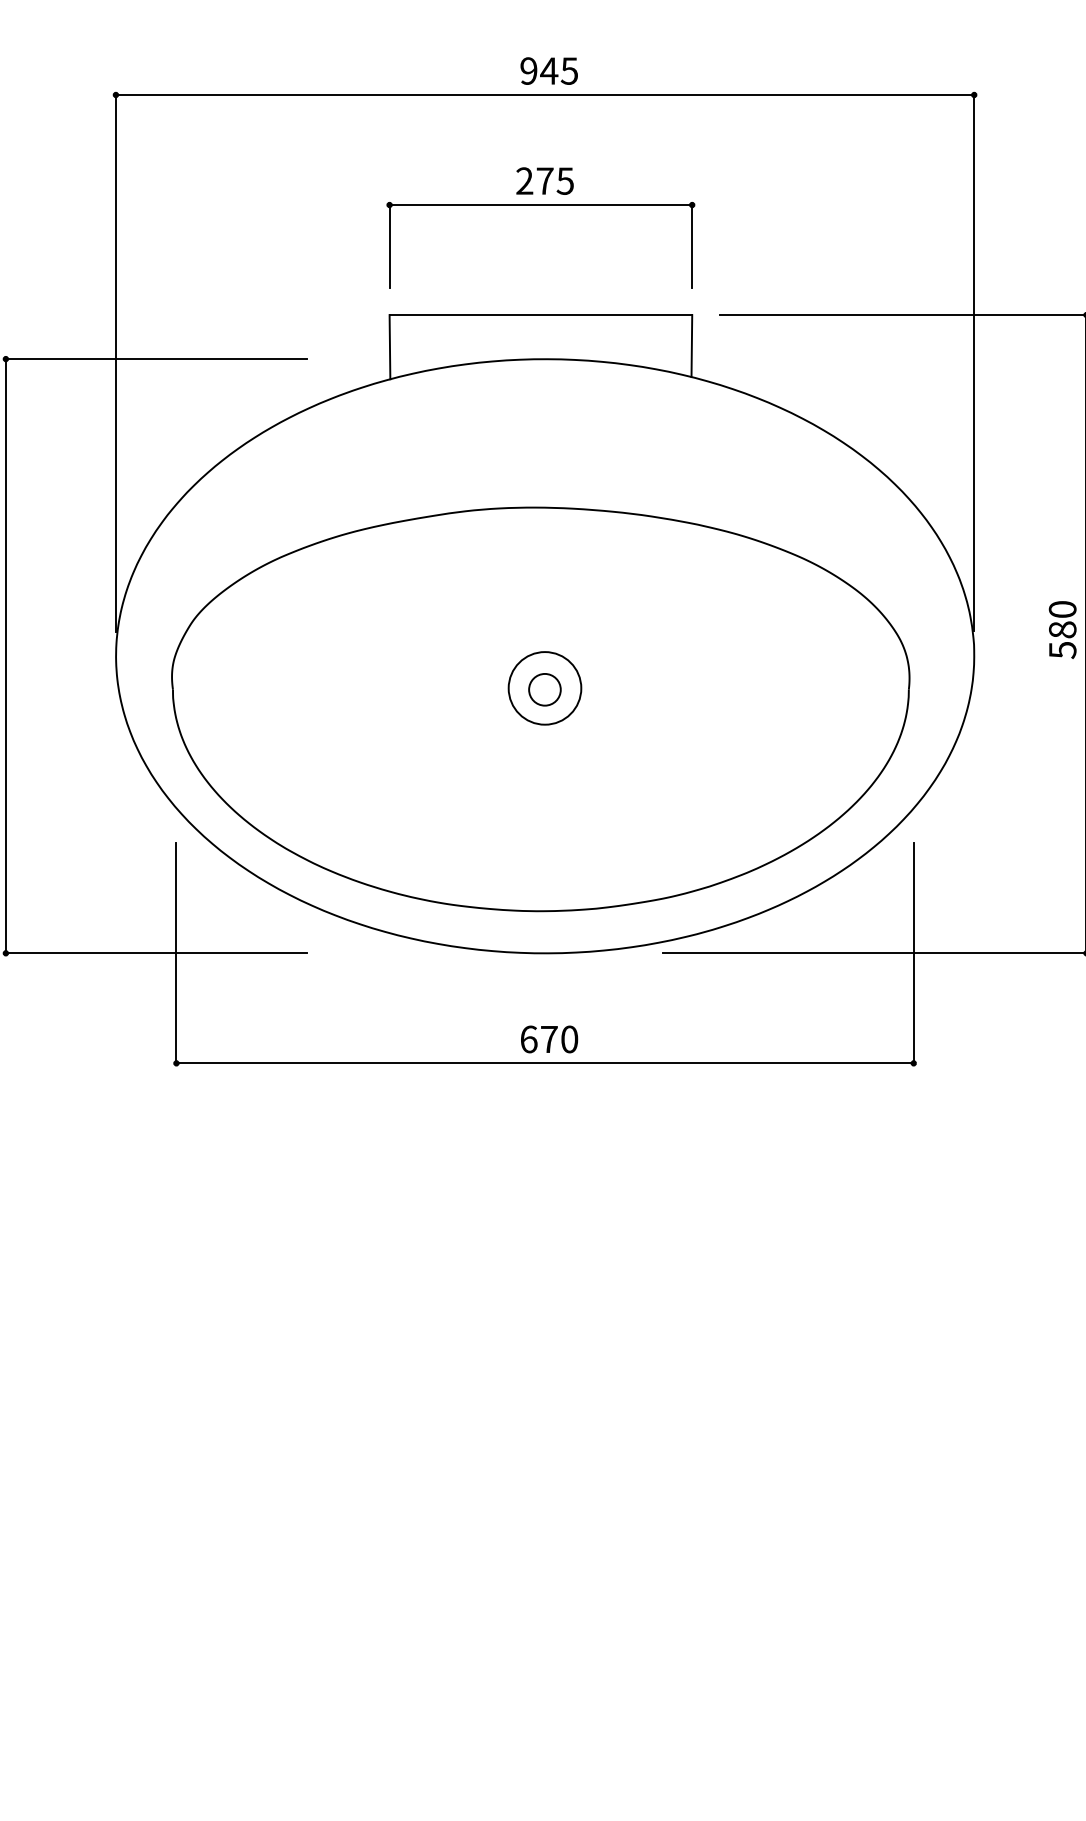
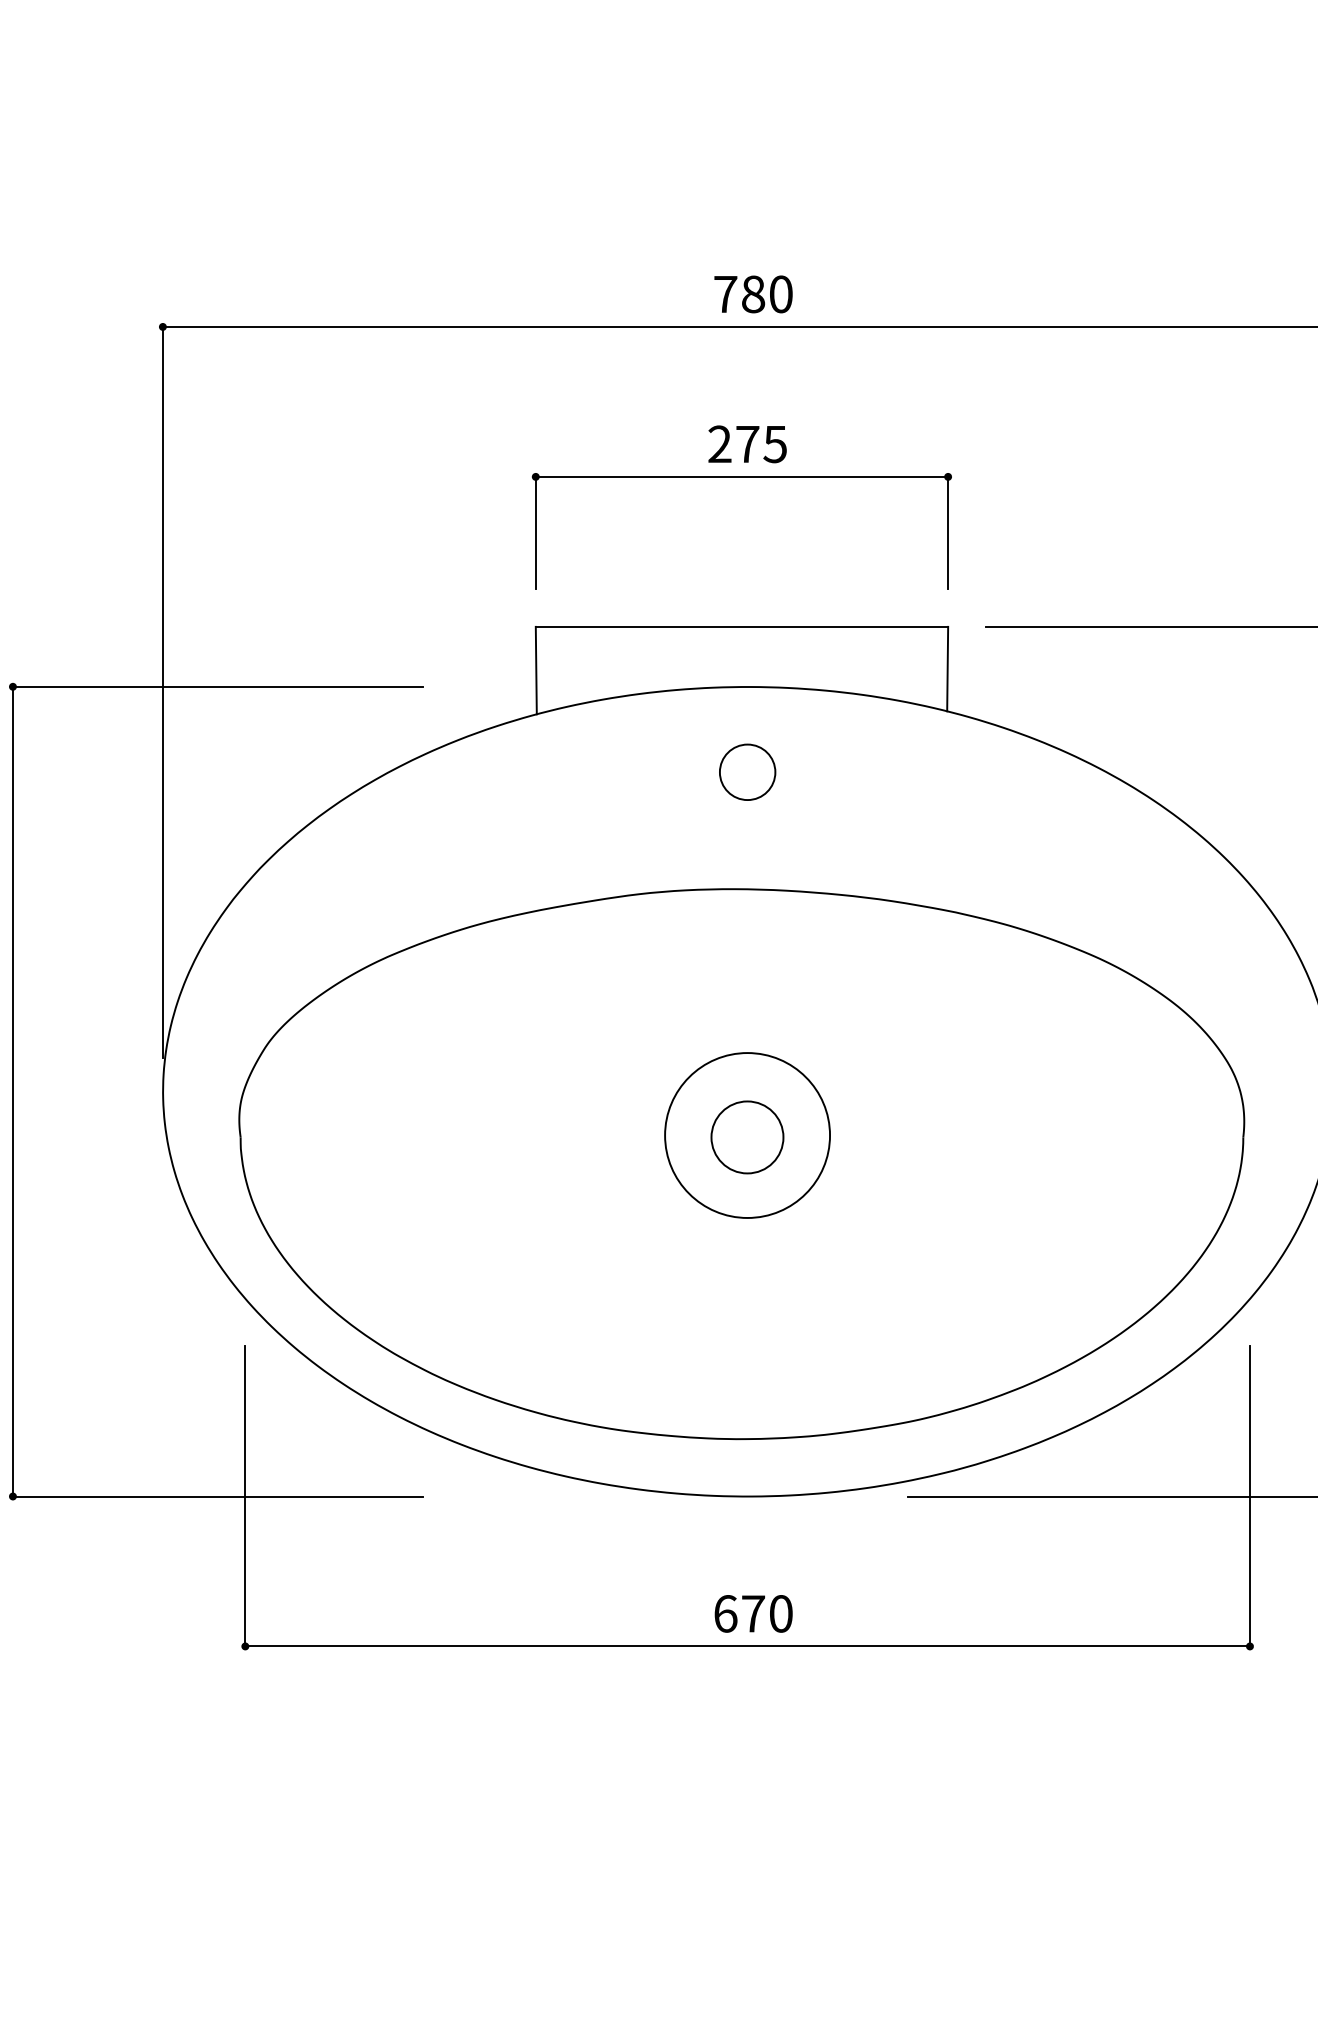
text: (549, 70) -> (753, 293), 945 -> 780
circle: (544, 421) -> (746, 771), added
circle: (544, 687) -> (746, 1134), size x1.67
circle: (544, 689) -> (746, 1137), size x1.67

